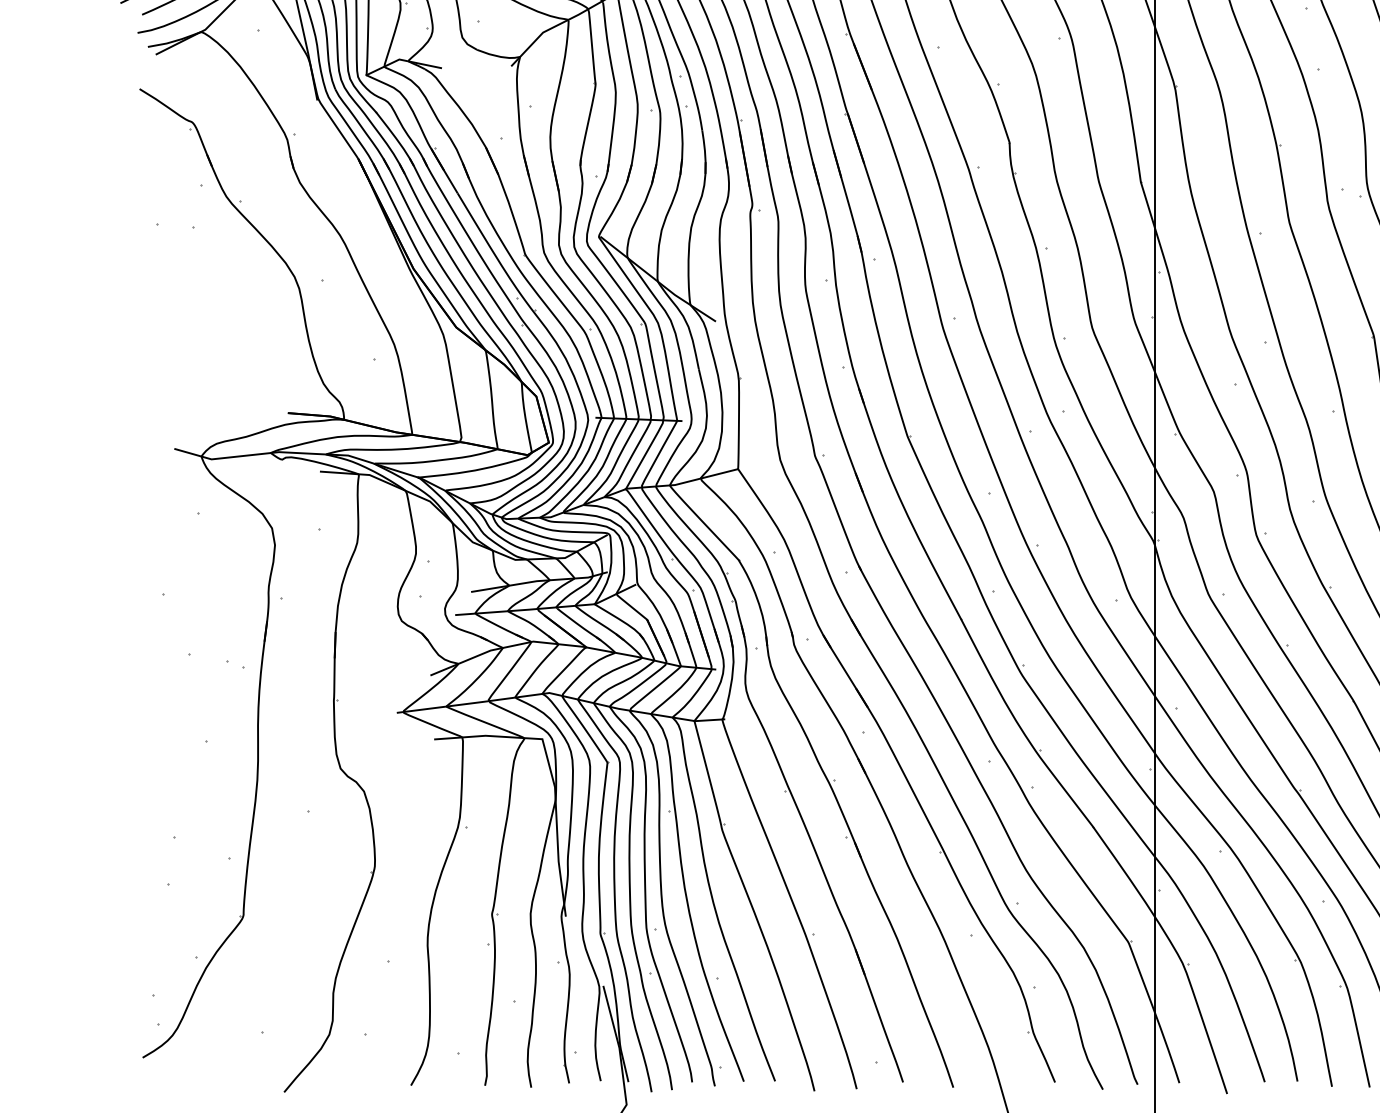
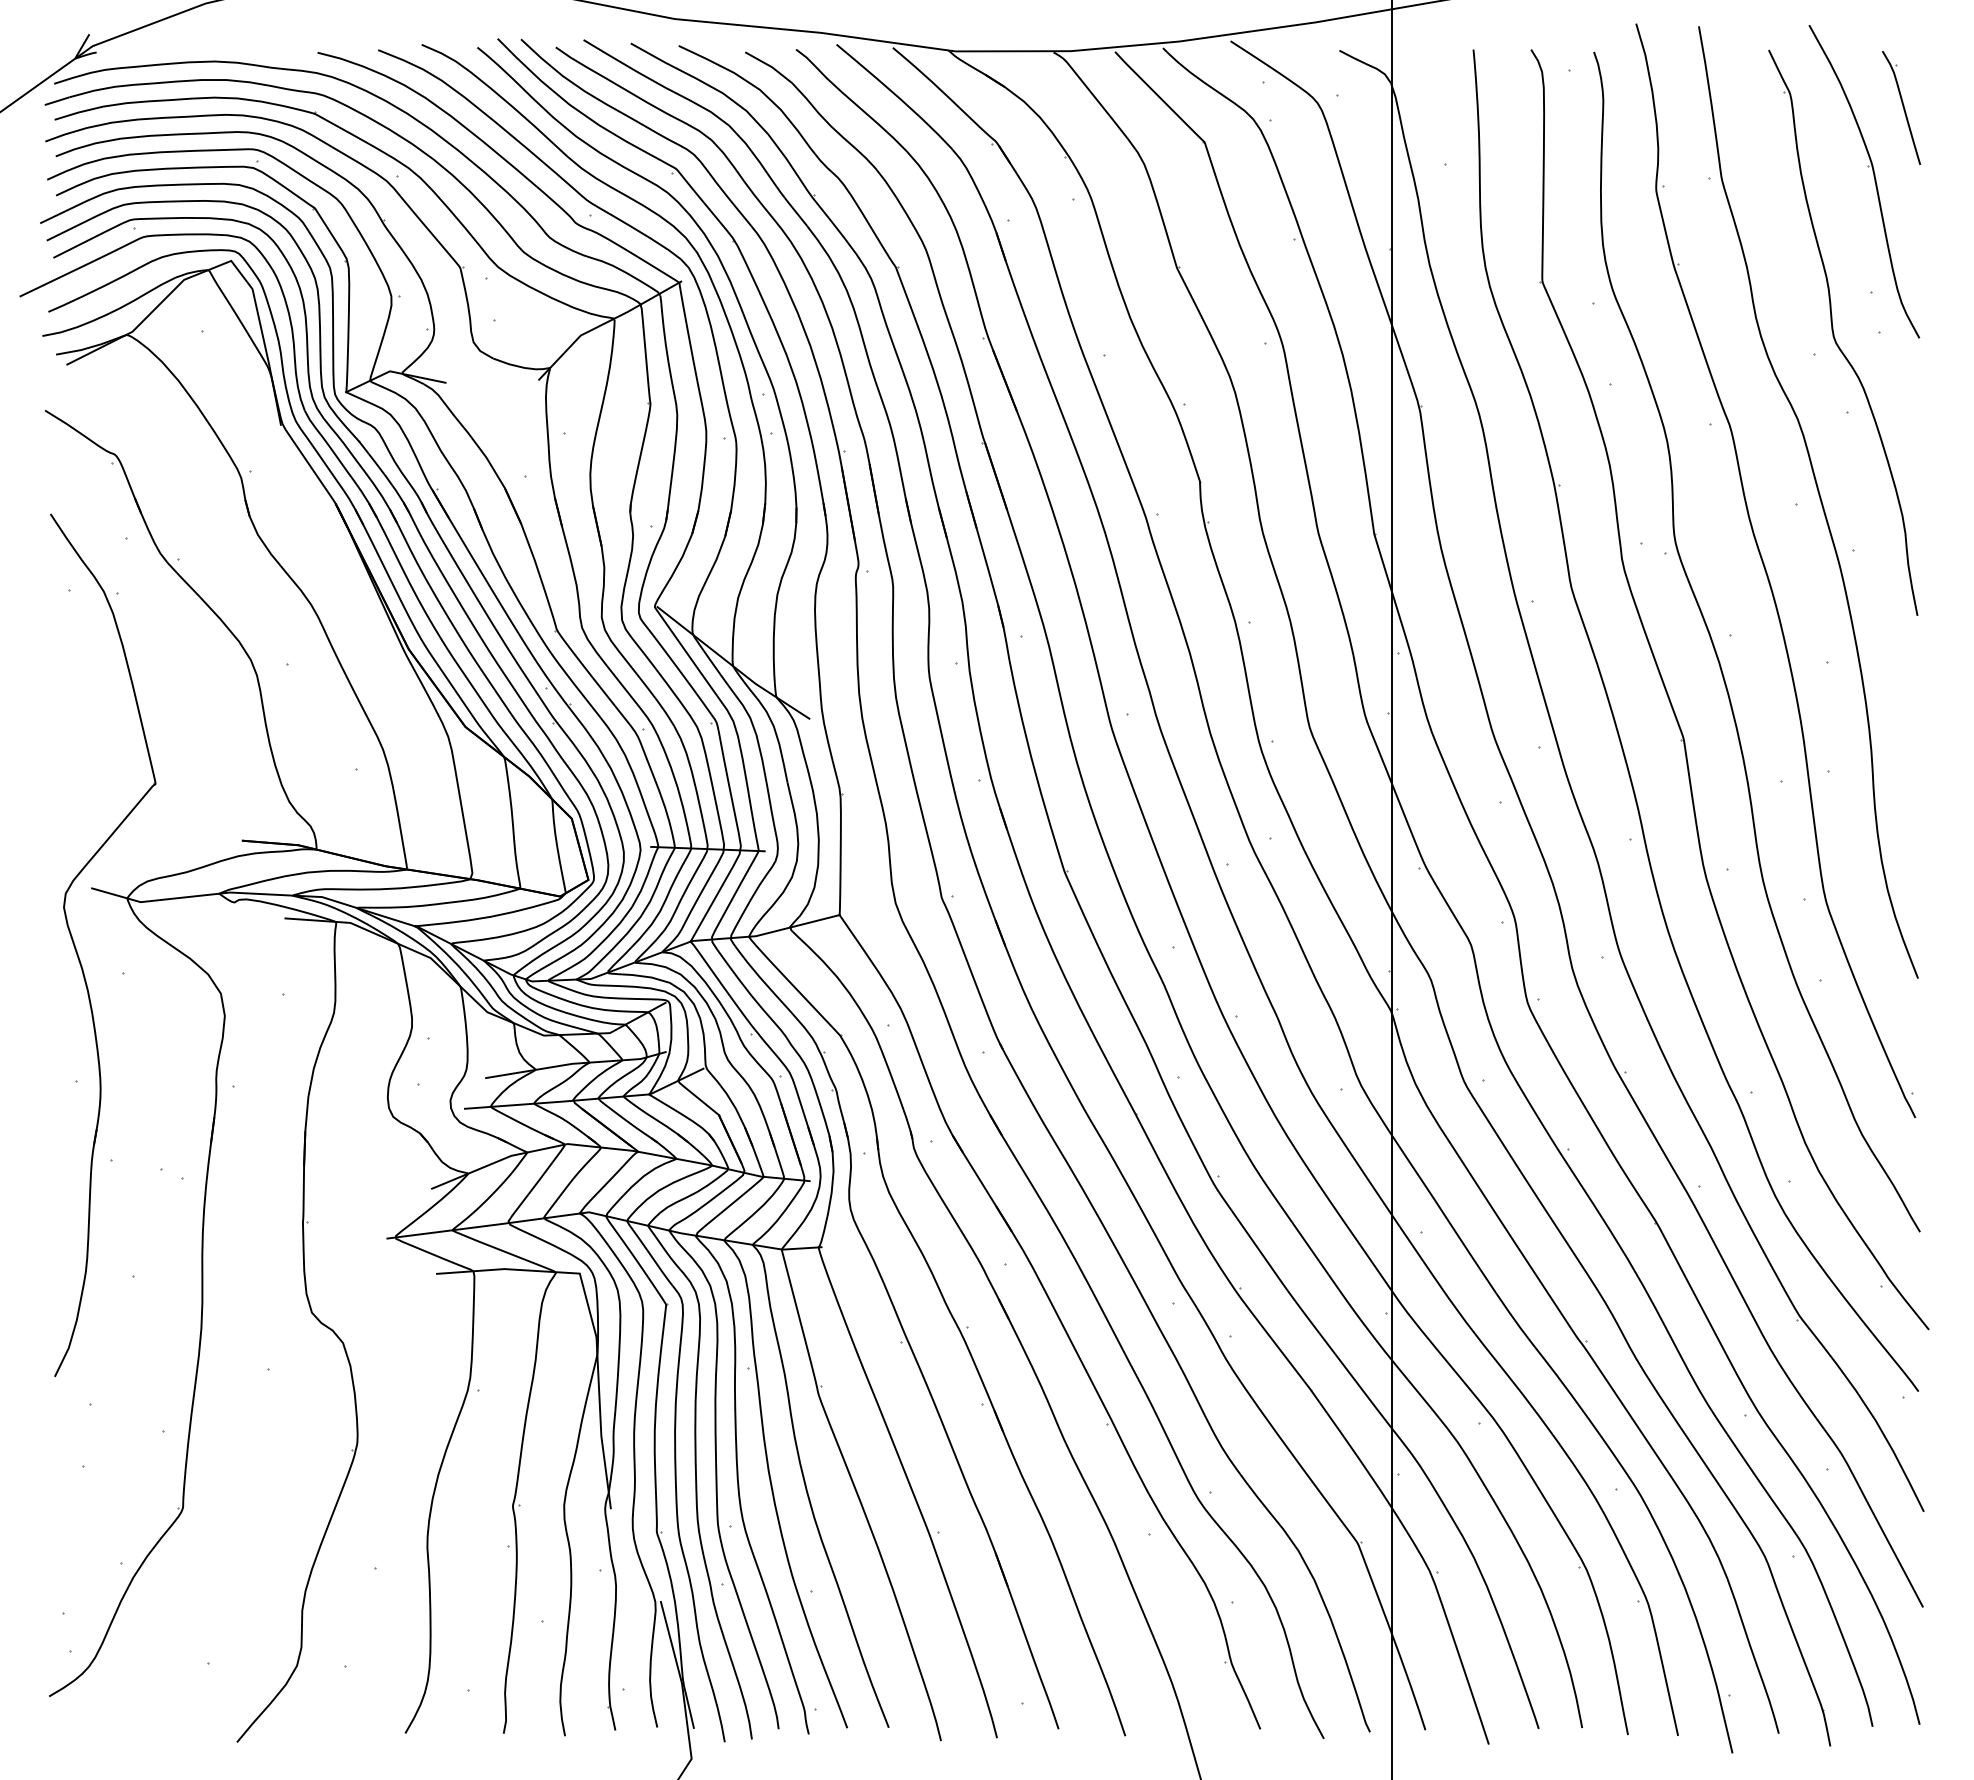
part: (164, 496) -> (77, 951), added

